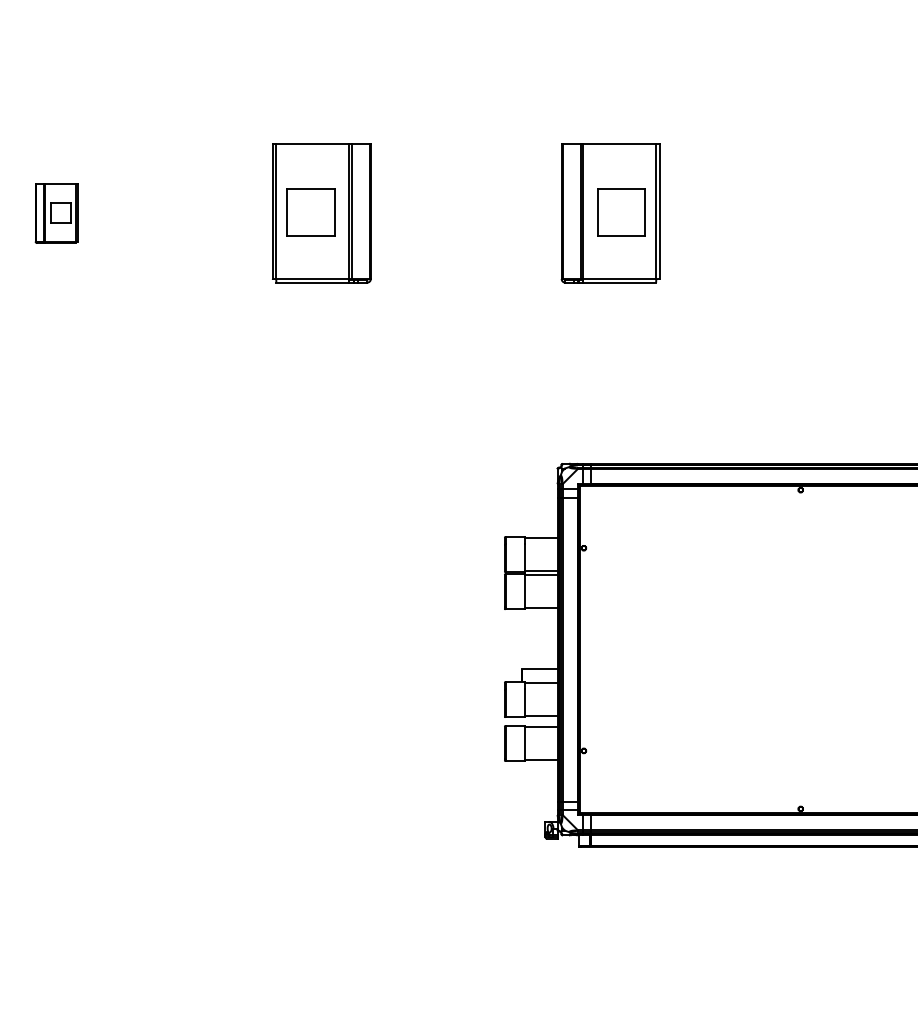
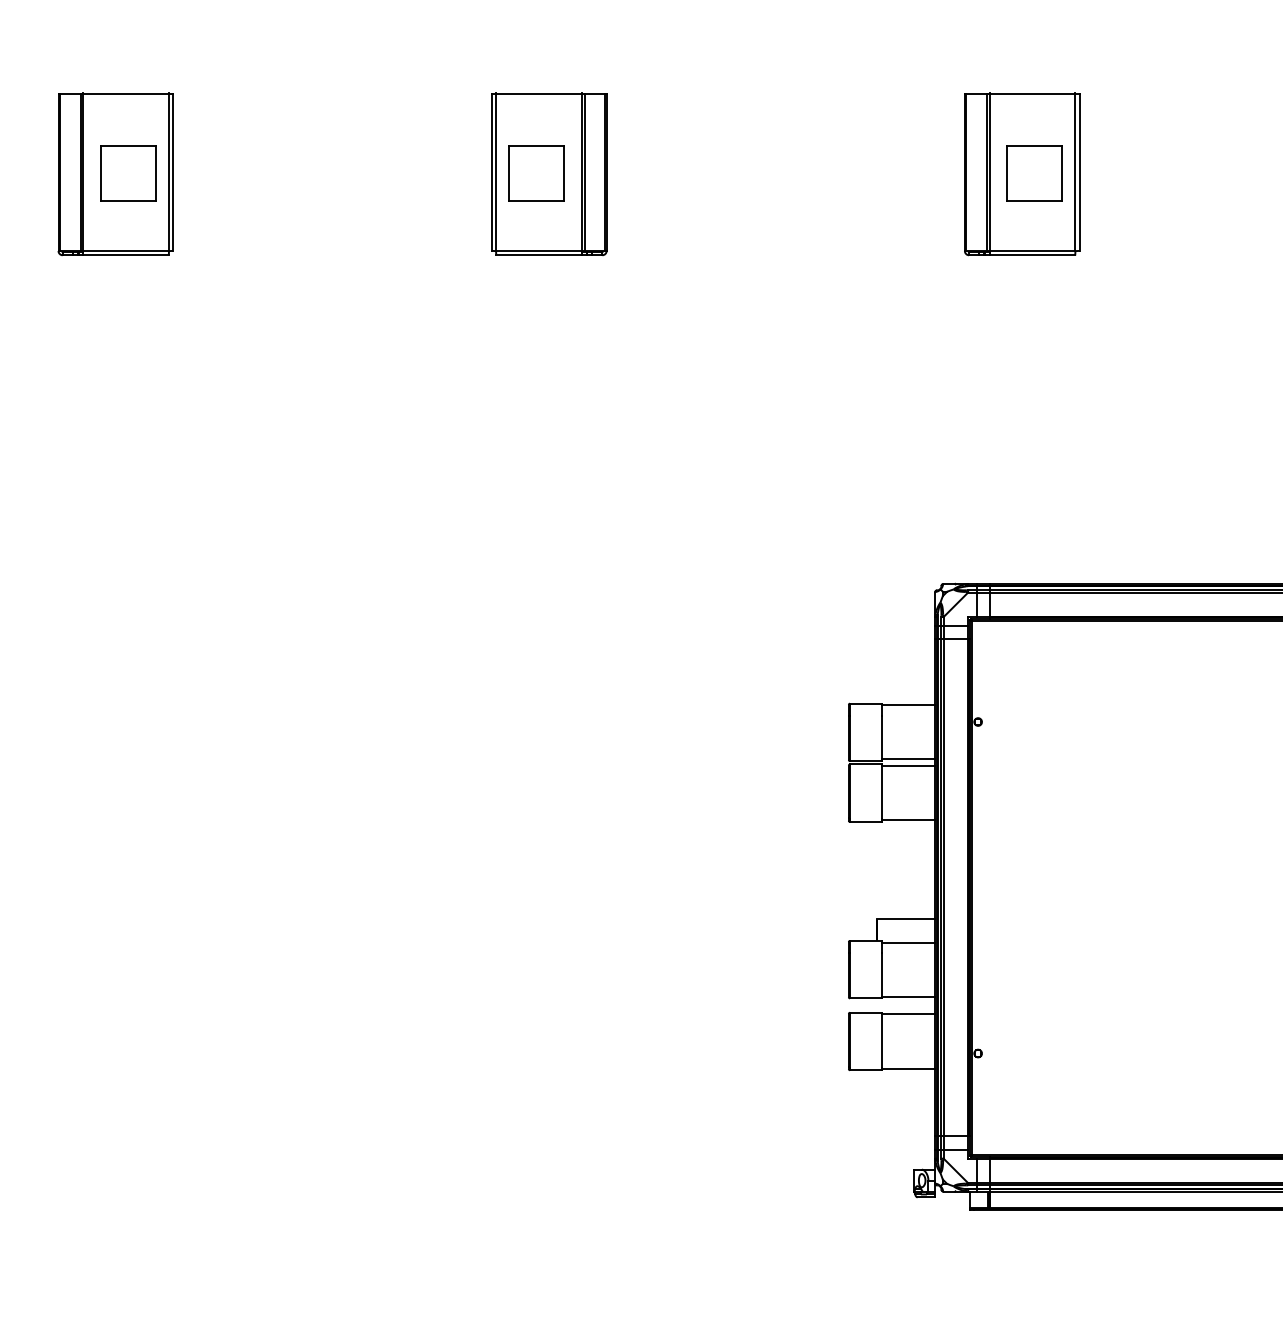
part: (56, 213) -> (115, 174), size x1.67
part: (321, 213) -> (548, 174), size x0.71
part: (610, 213) -> (1021, 174), size x0.71

